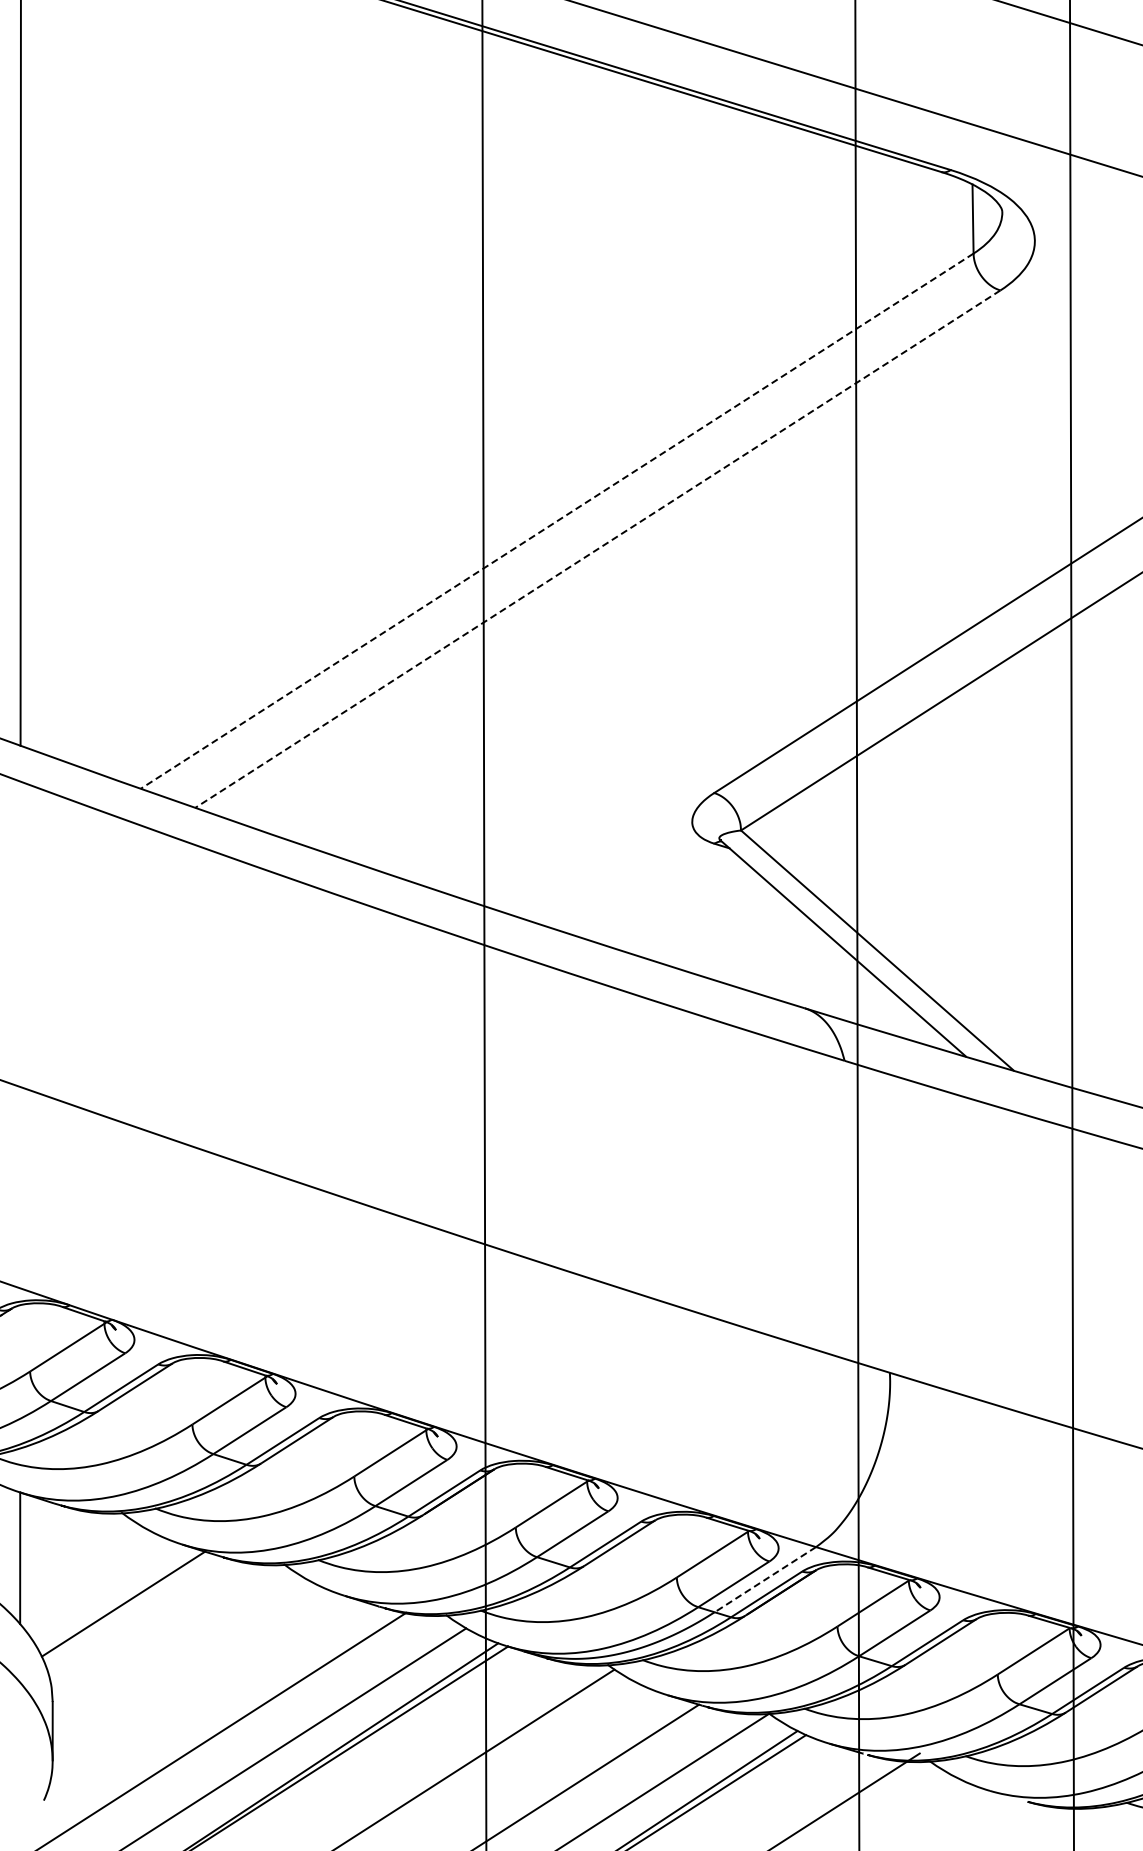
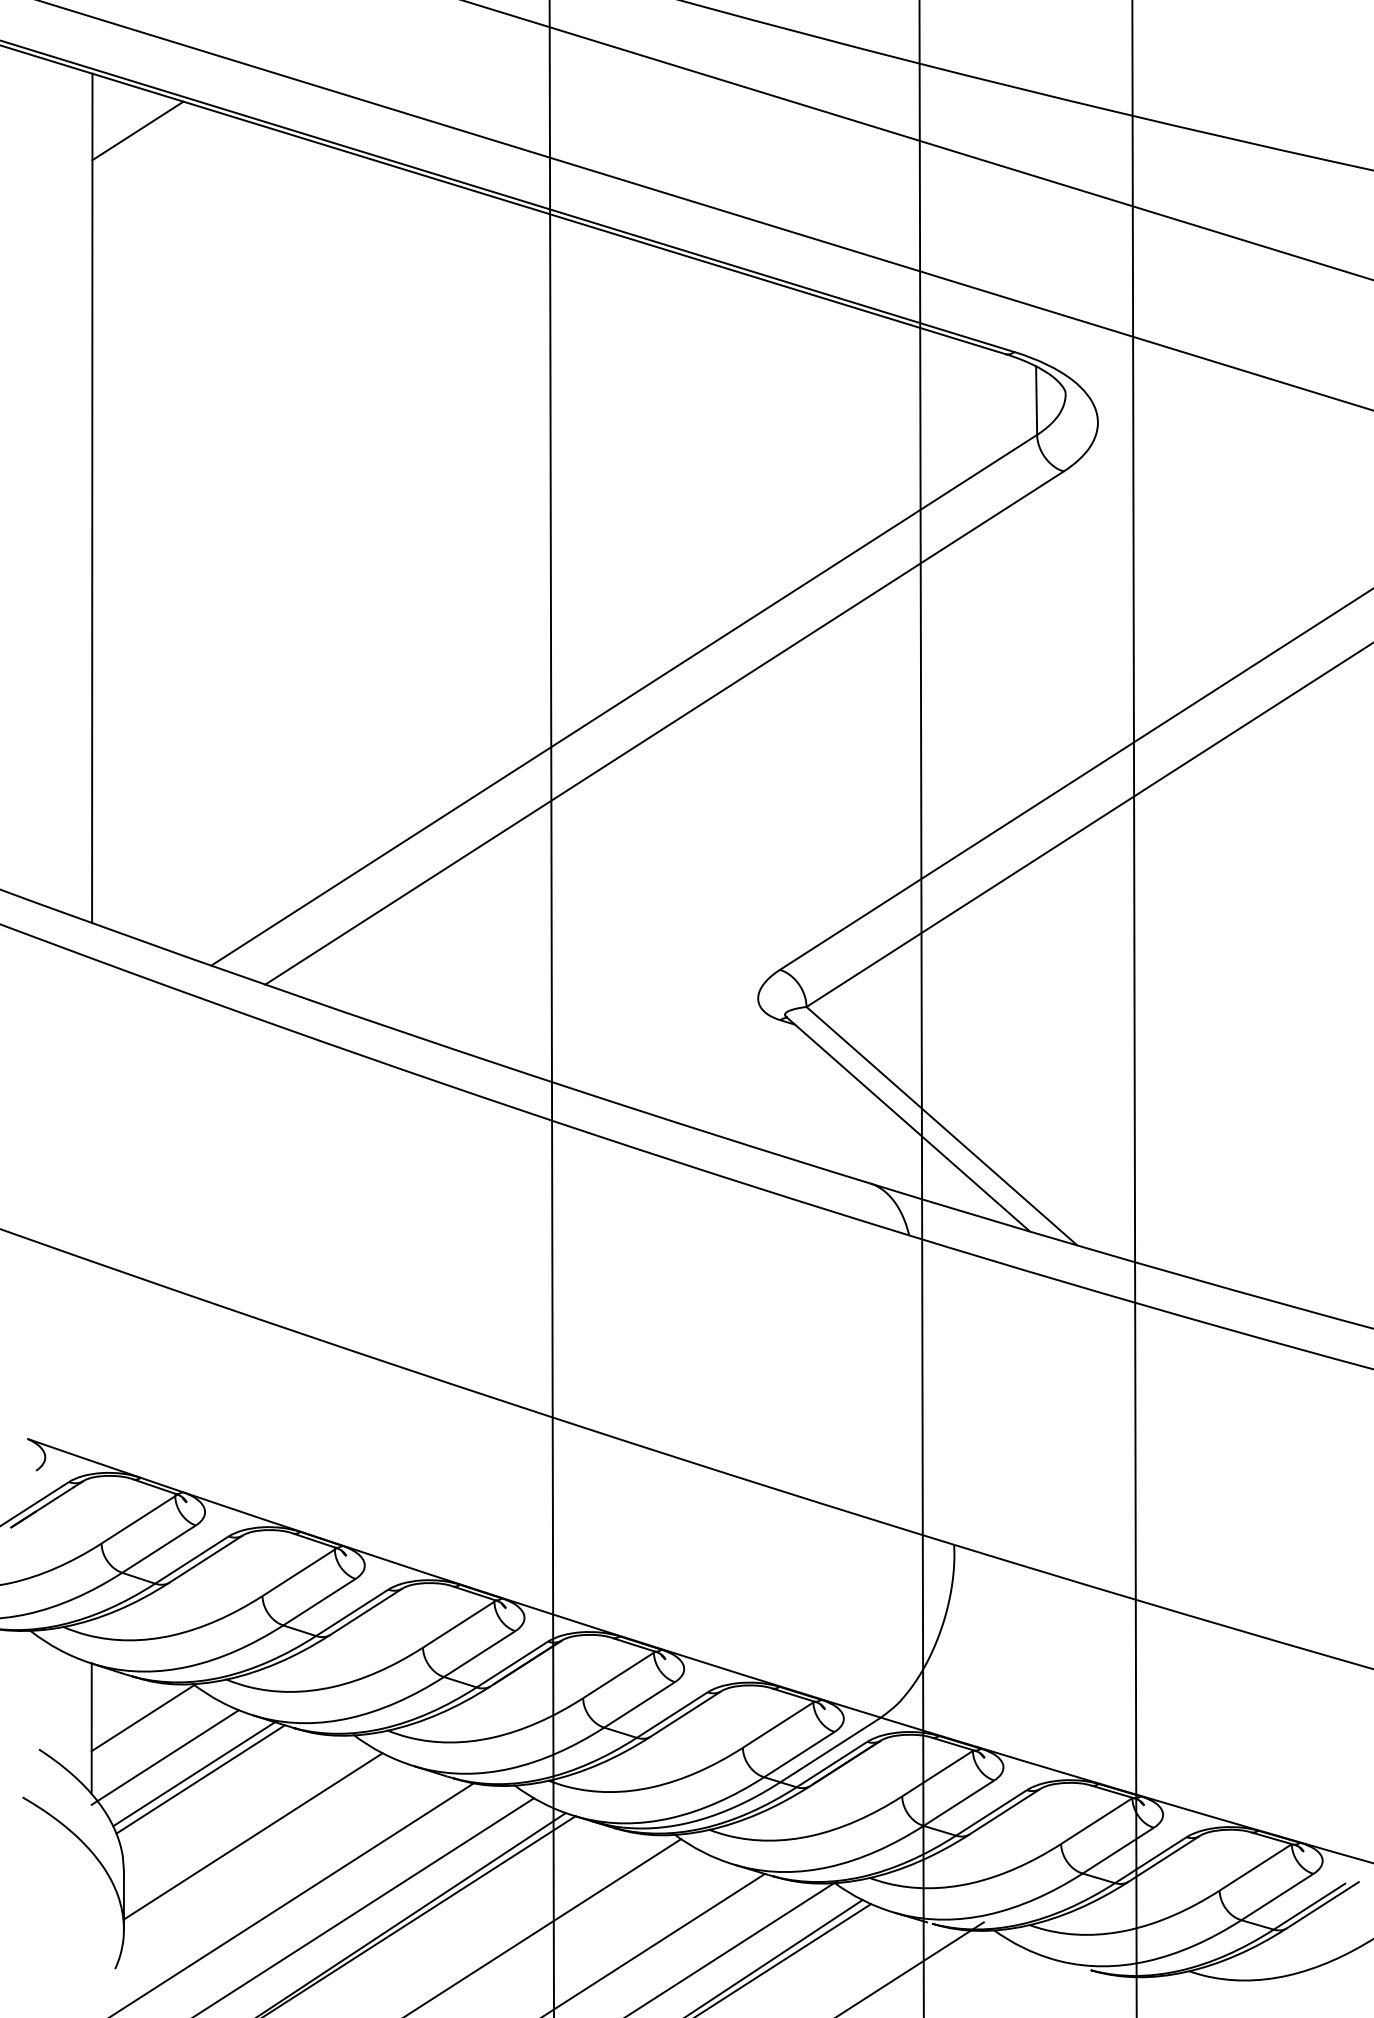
line: (557, 521) -> (624, 700), dashed -> solid
line: (597, 549) -> (664, 728), dashed -> solid
line: (71, 1547) -> (142, 1718), added
line: (765, 1579) -> (830, 1749), dashed -> solid
line: (93, 1587) -> (164, 1757), added
line: (129, 1609) -> (200, 1779), added
line: (182, 1666) -> (252, 1836), added

